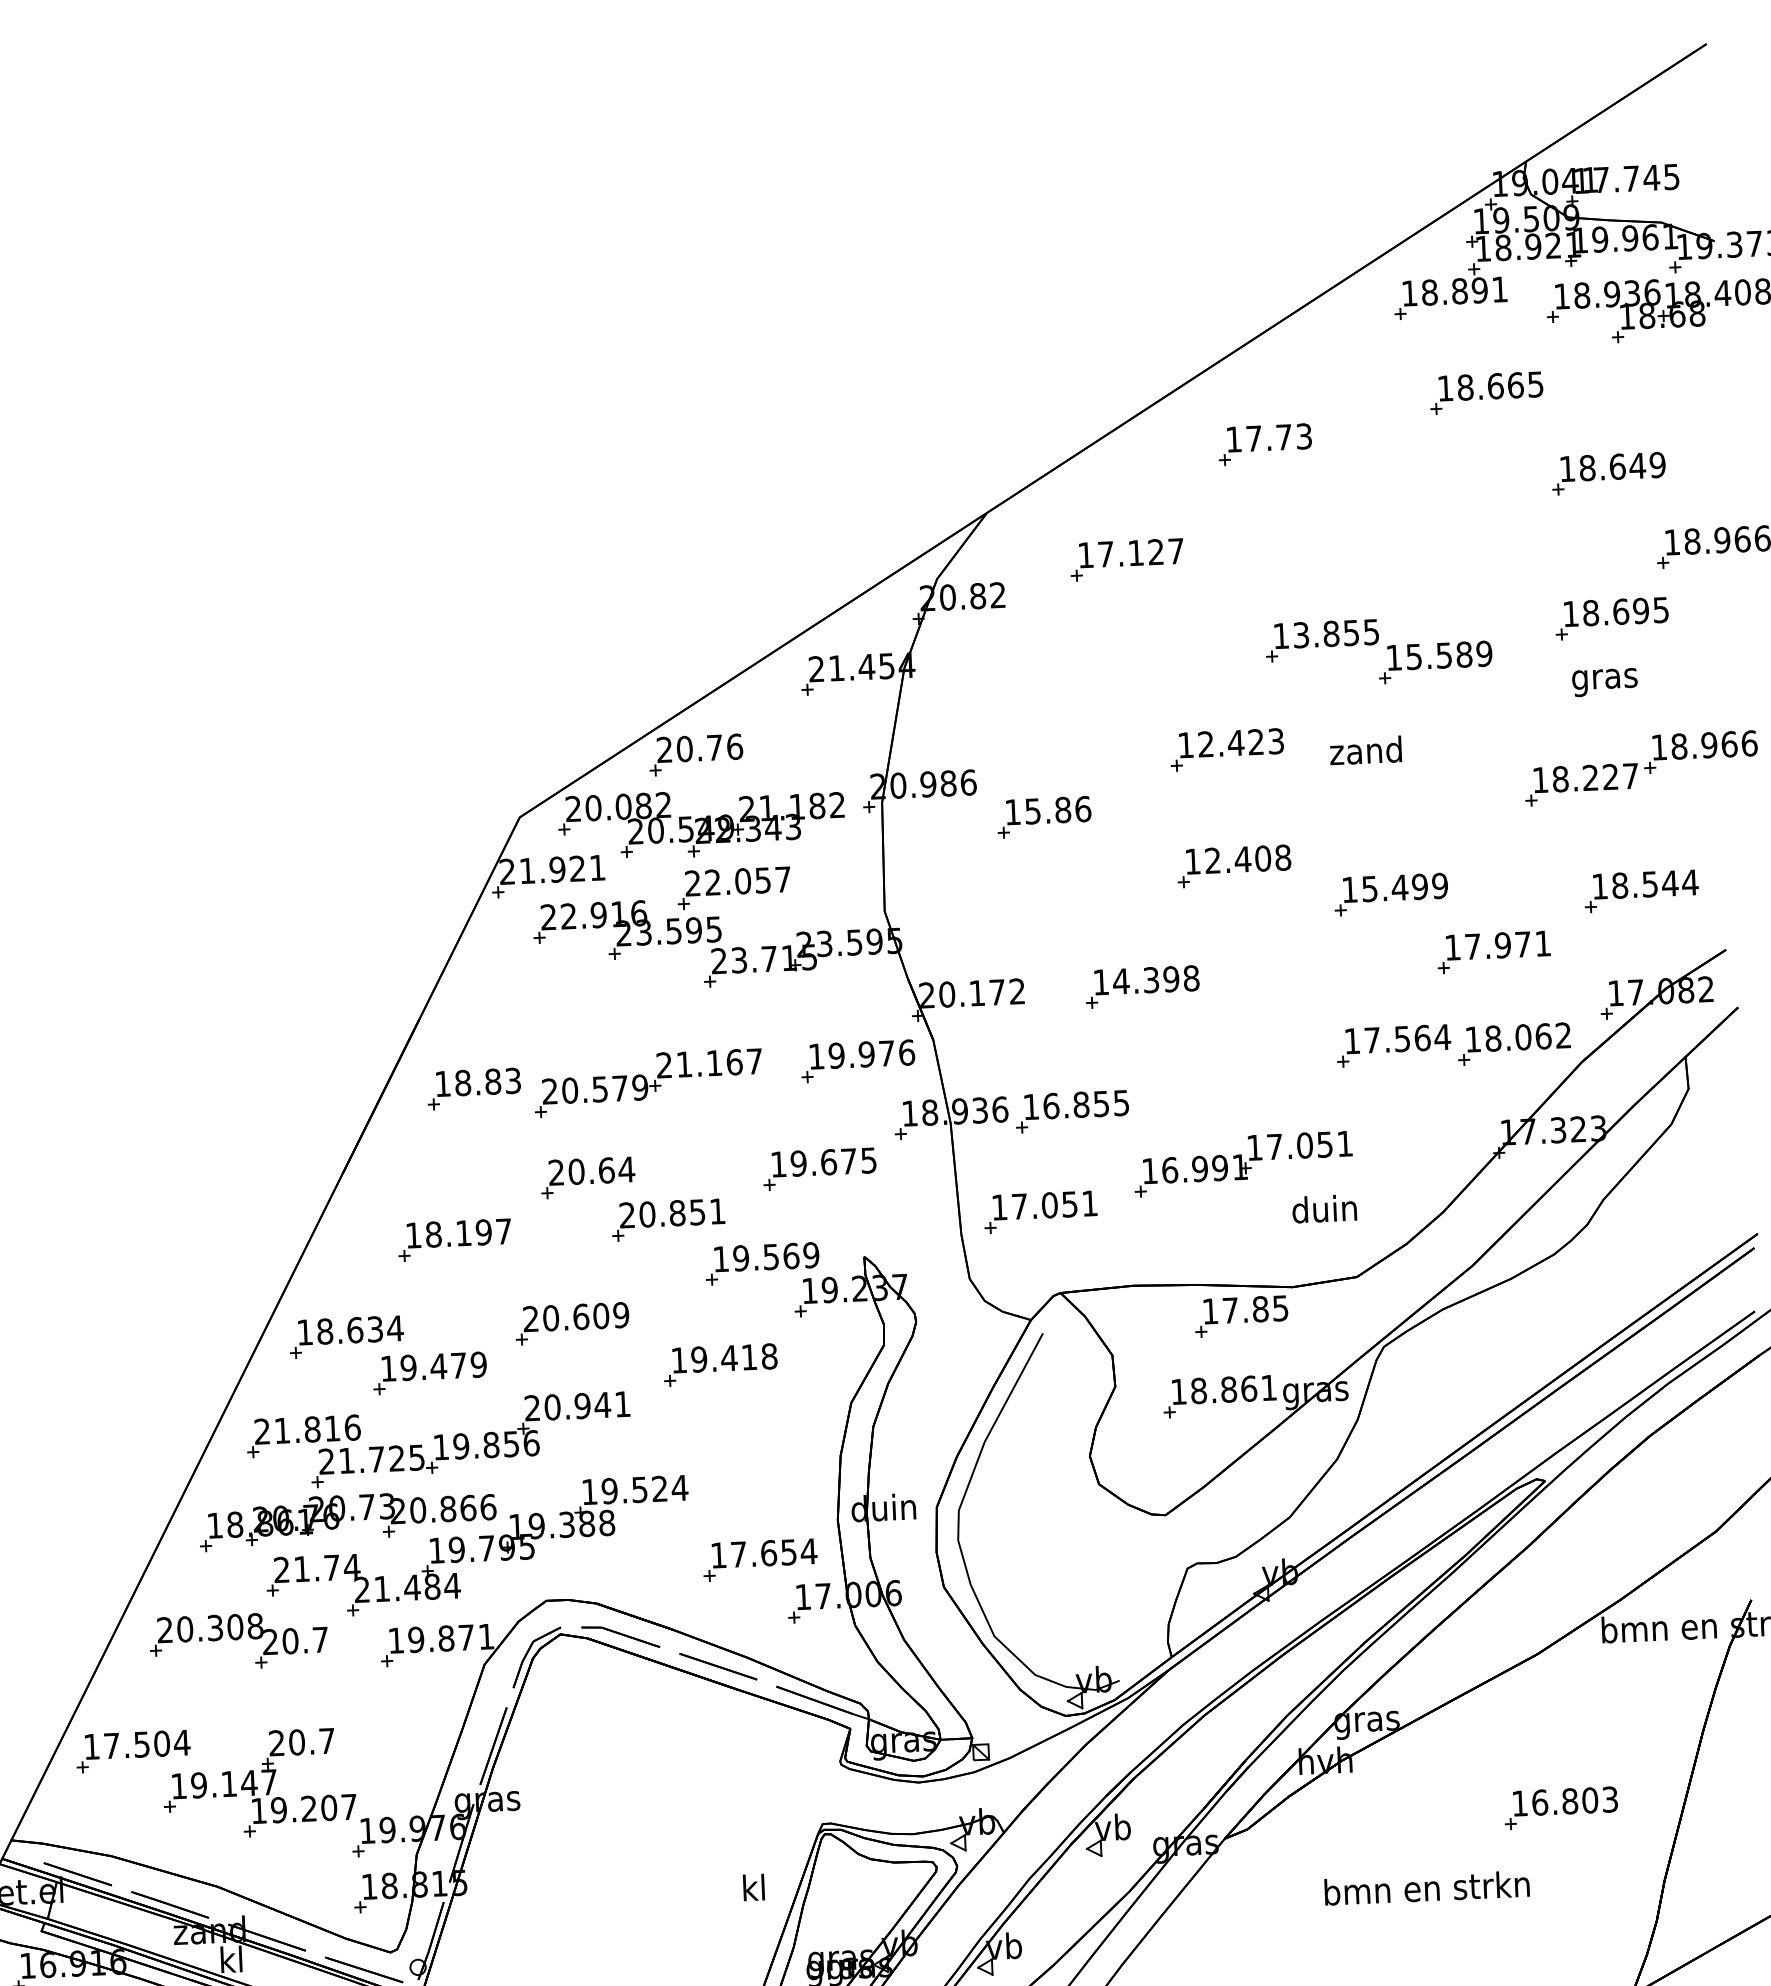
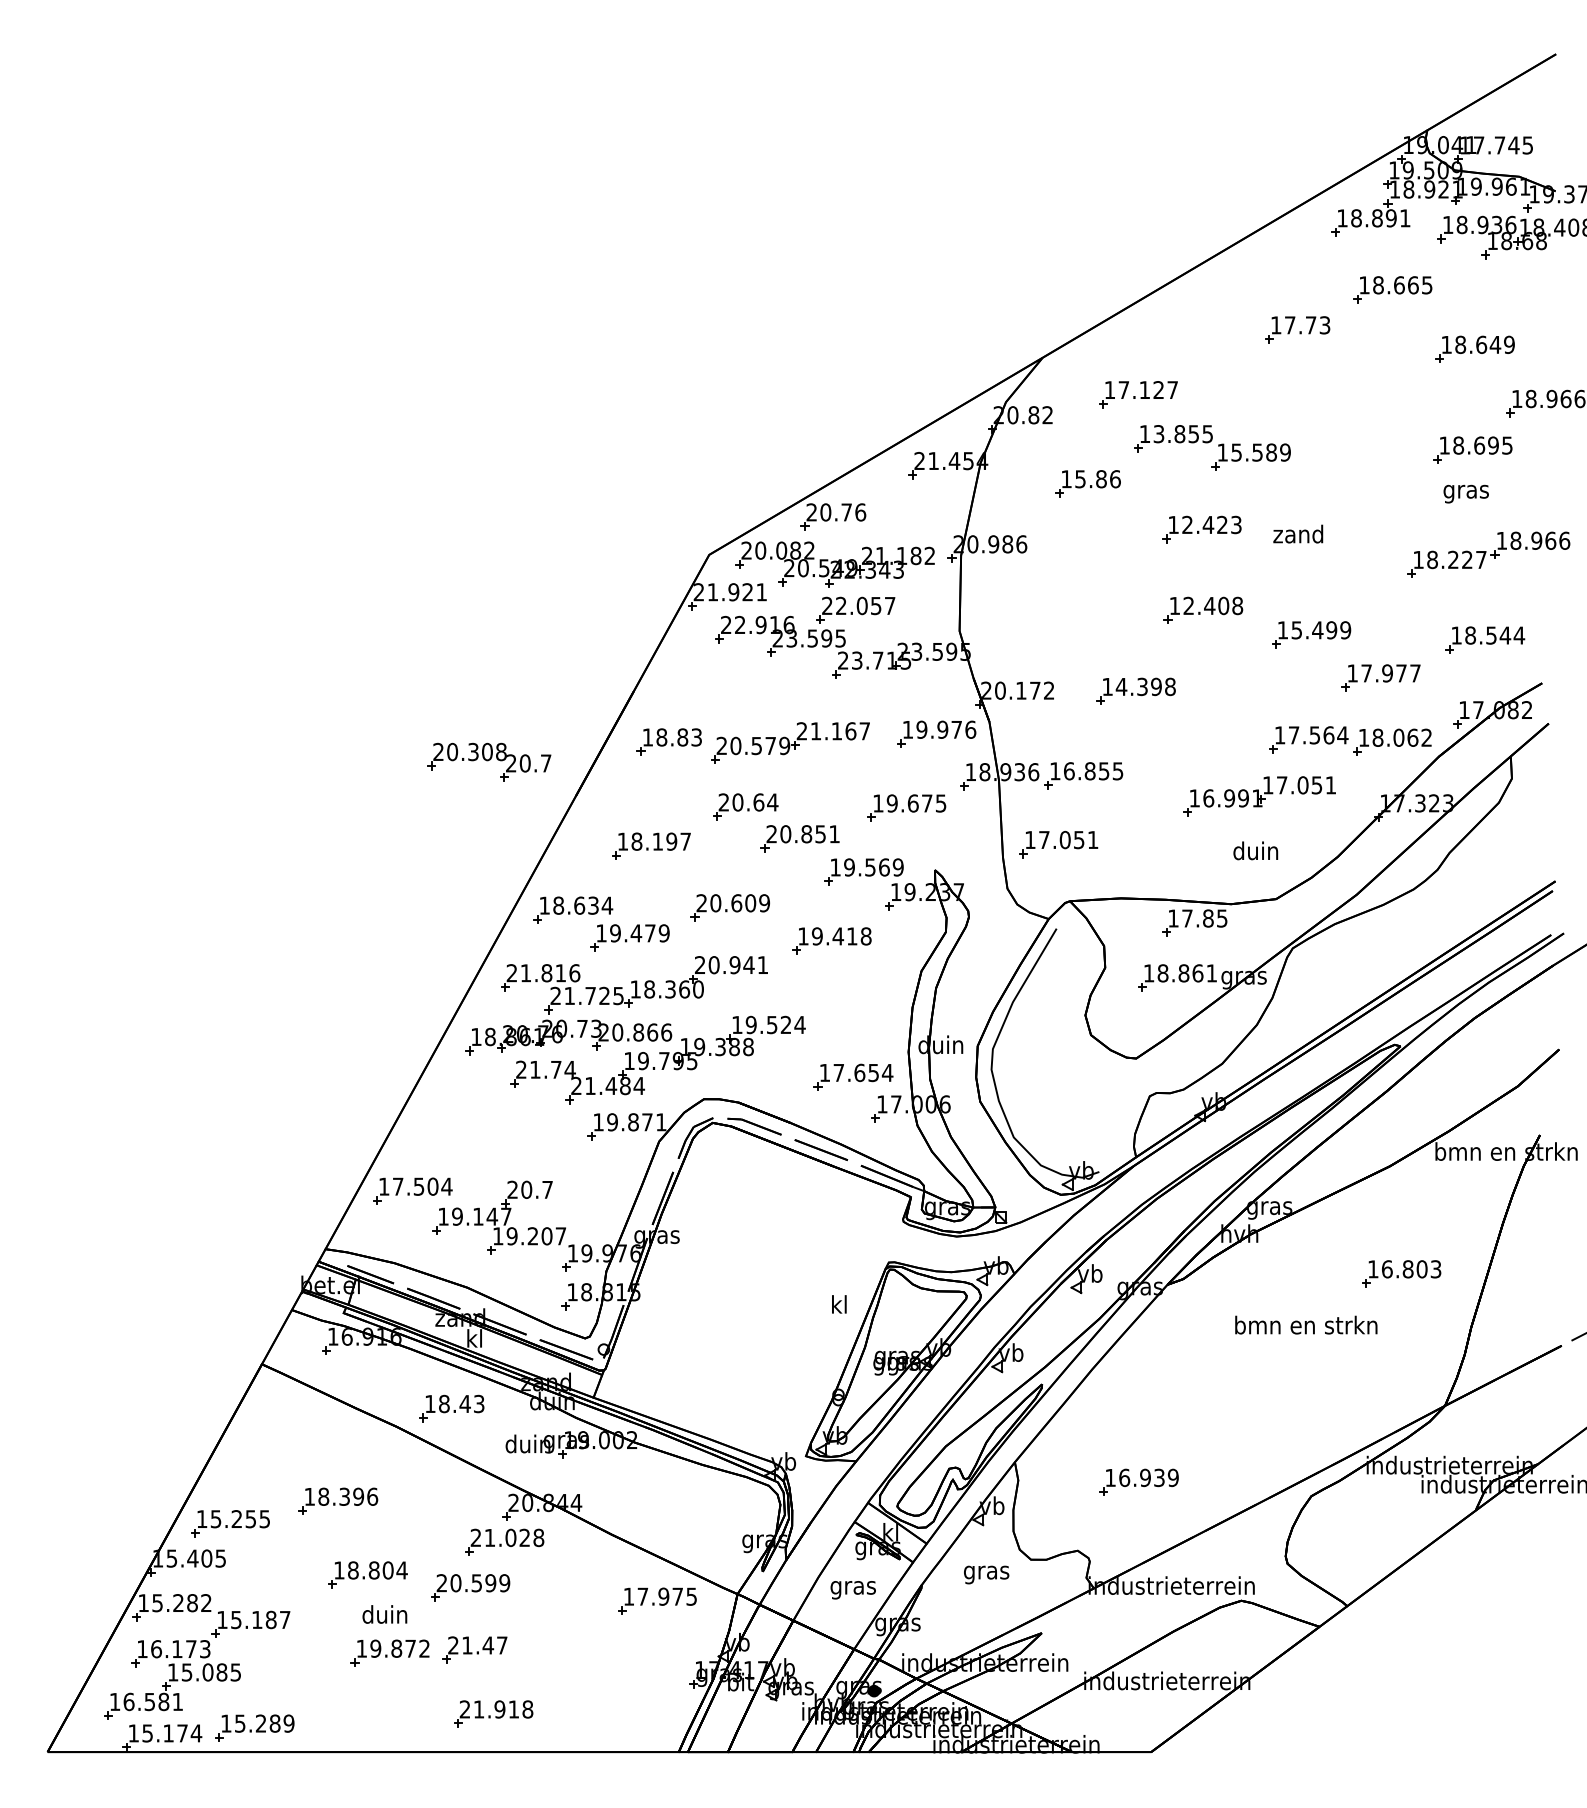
part: (1264, 444) -> (1297, 329), moved
part: (1379, 651) -> (1212, 447), moved
part: (1043, 817) -> (1087, 483), moved
text: (1543, 943) -> (1415, 673), 17.971 -> 17.977
part: (1242, 1164) -> (1259, 796), moved
text: (497, 1444) -> (674, 989), 19.856 -> 18.360
part: (238, 1640) -> (489, 761), moved

